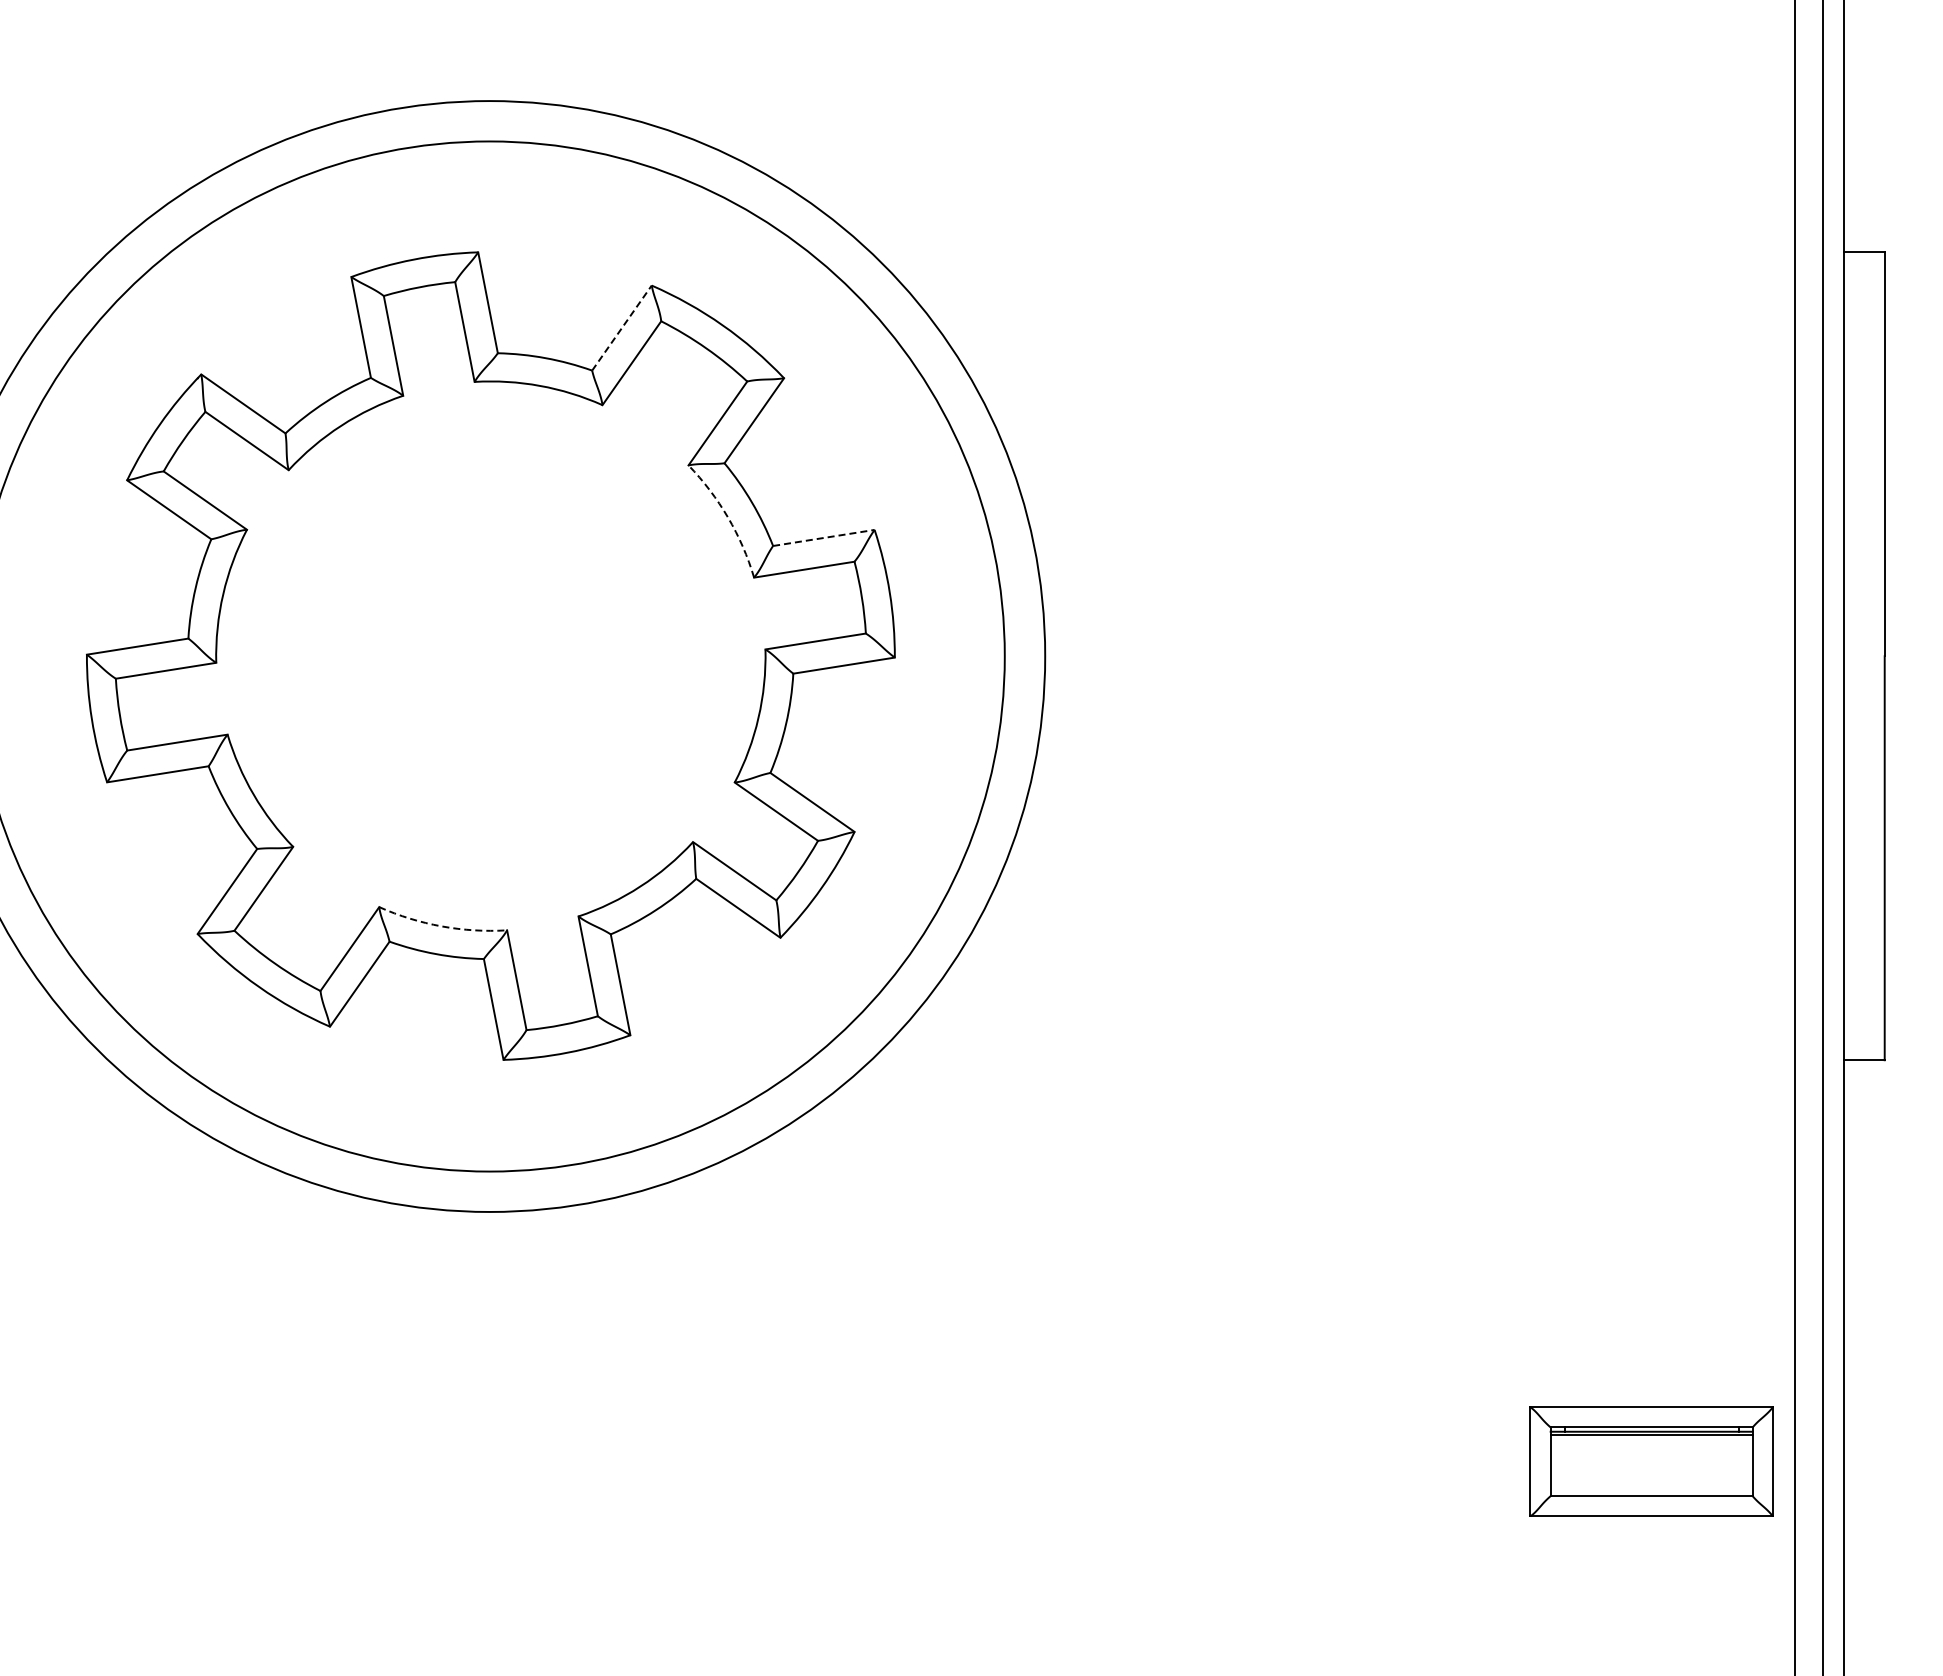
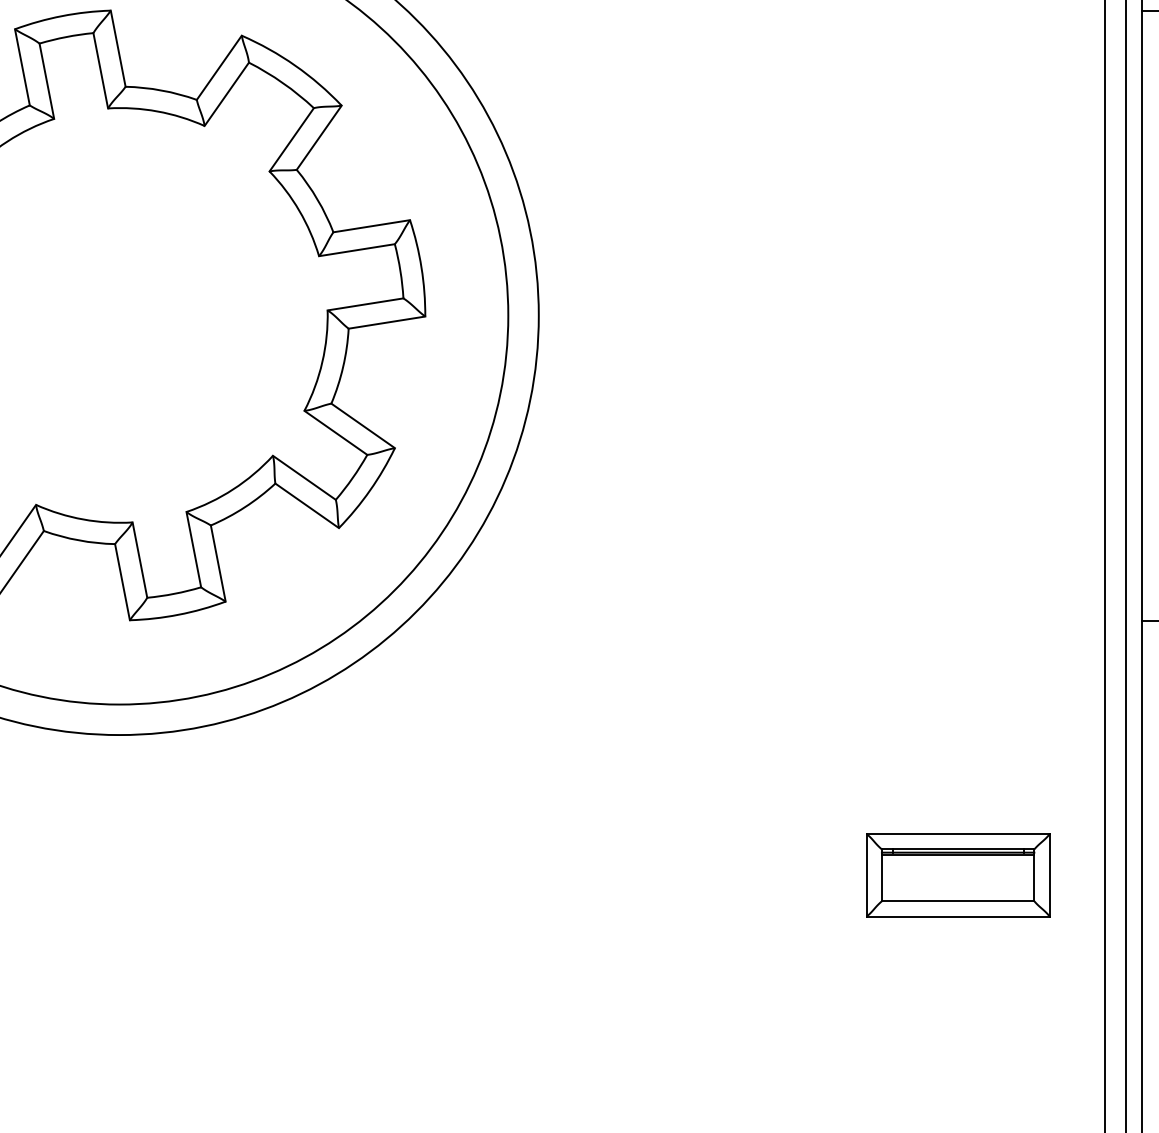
line: (621, 328) -> (218, 68), dashed -> solid
arc: (728, 517) -> (299, 210), dashed -> solid
line: (824, 537) -> (372, 225), dashed -> solid
arc: (441, 926) -> (83, 519), dashed -> solid
part: (1651, 1461) -> (958, 875), moved

